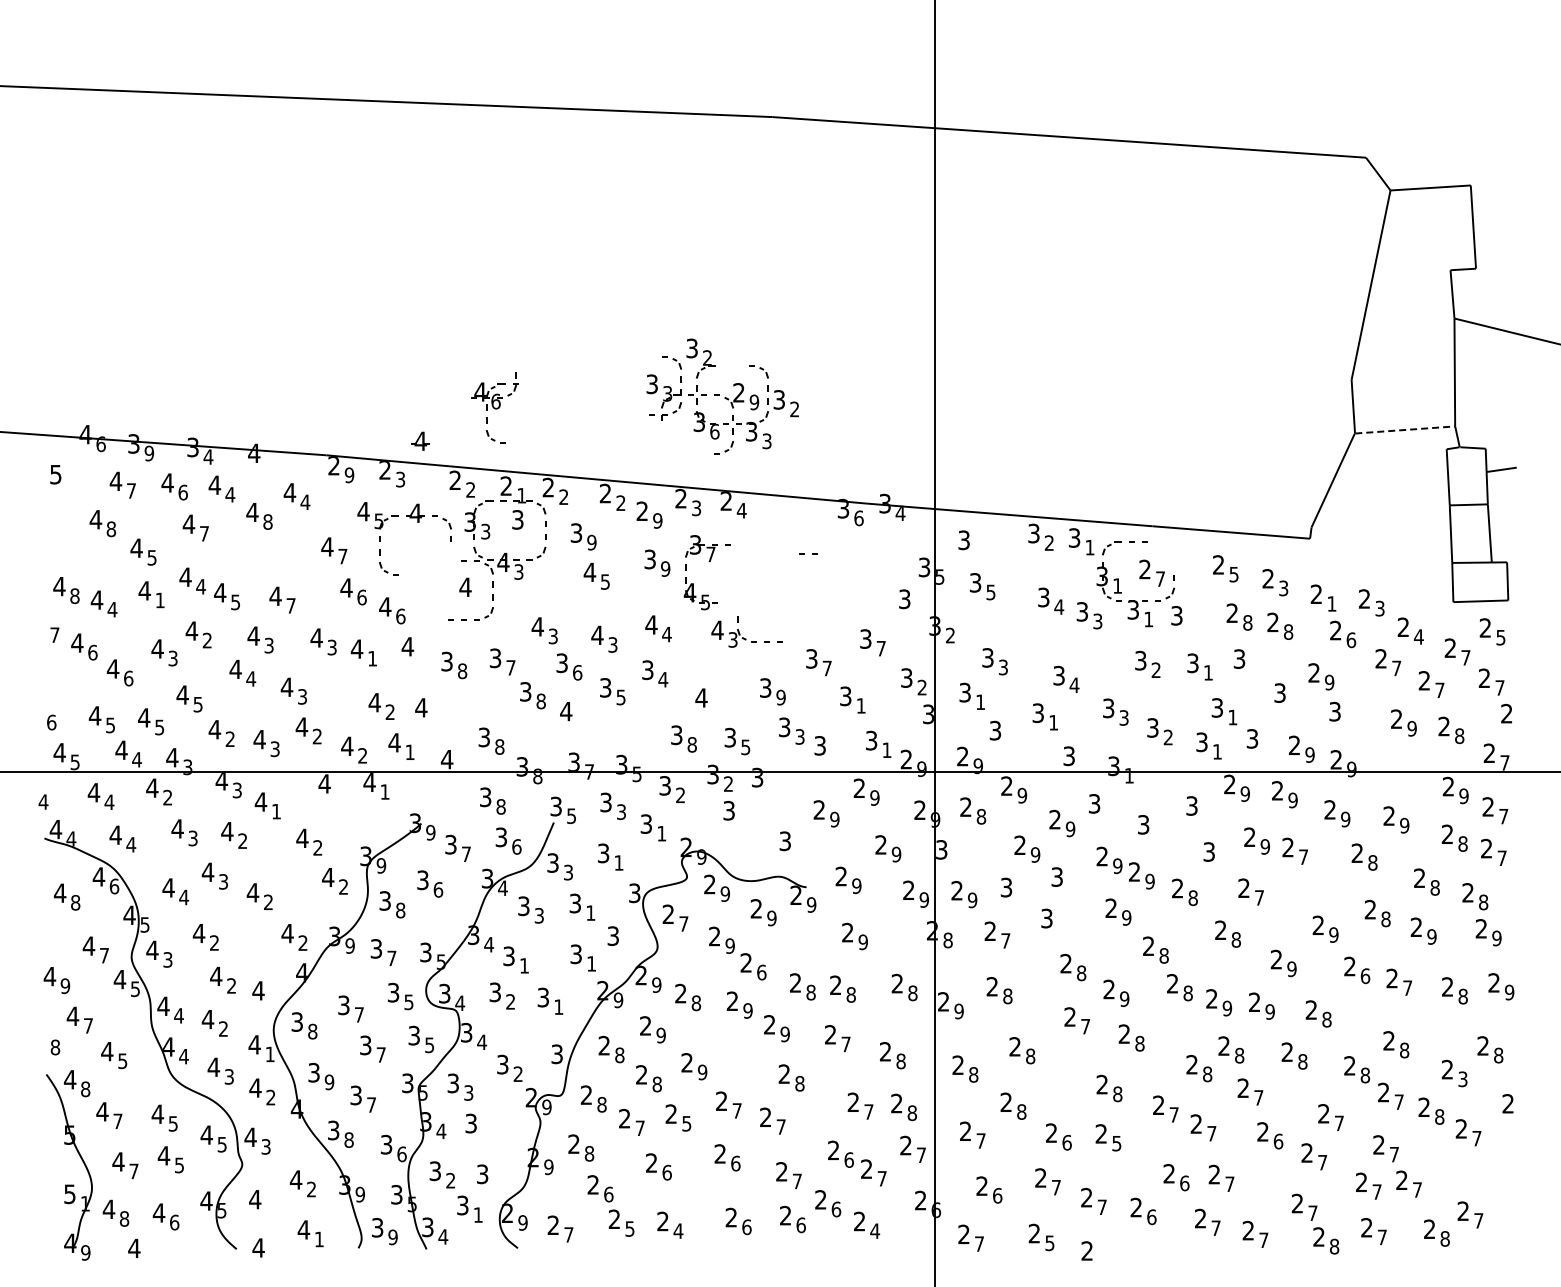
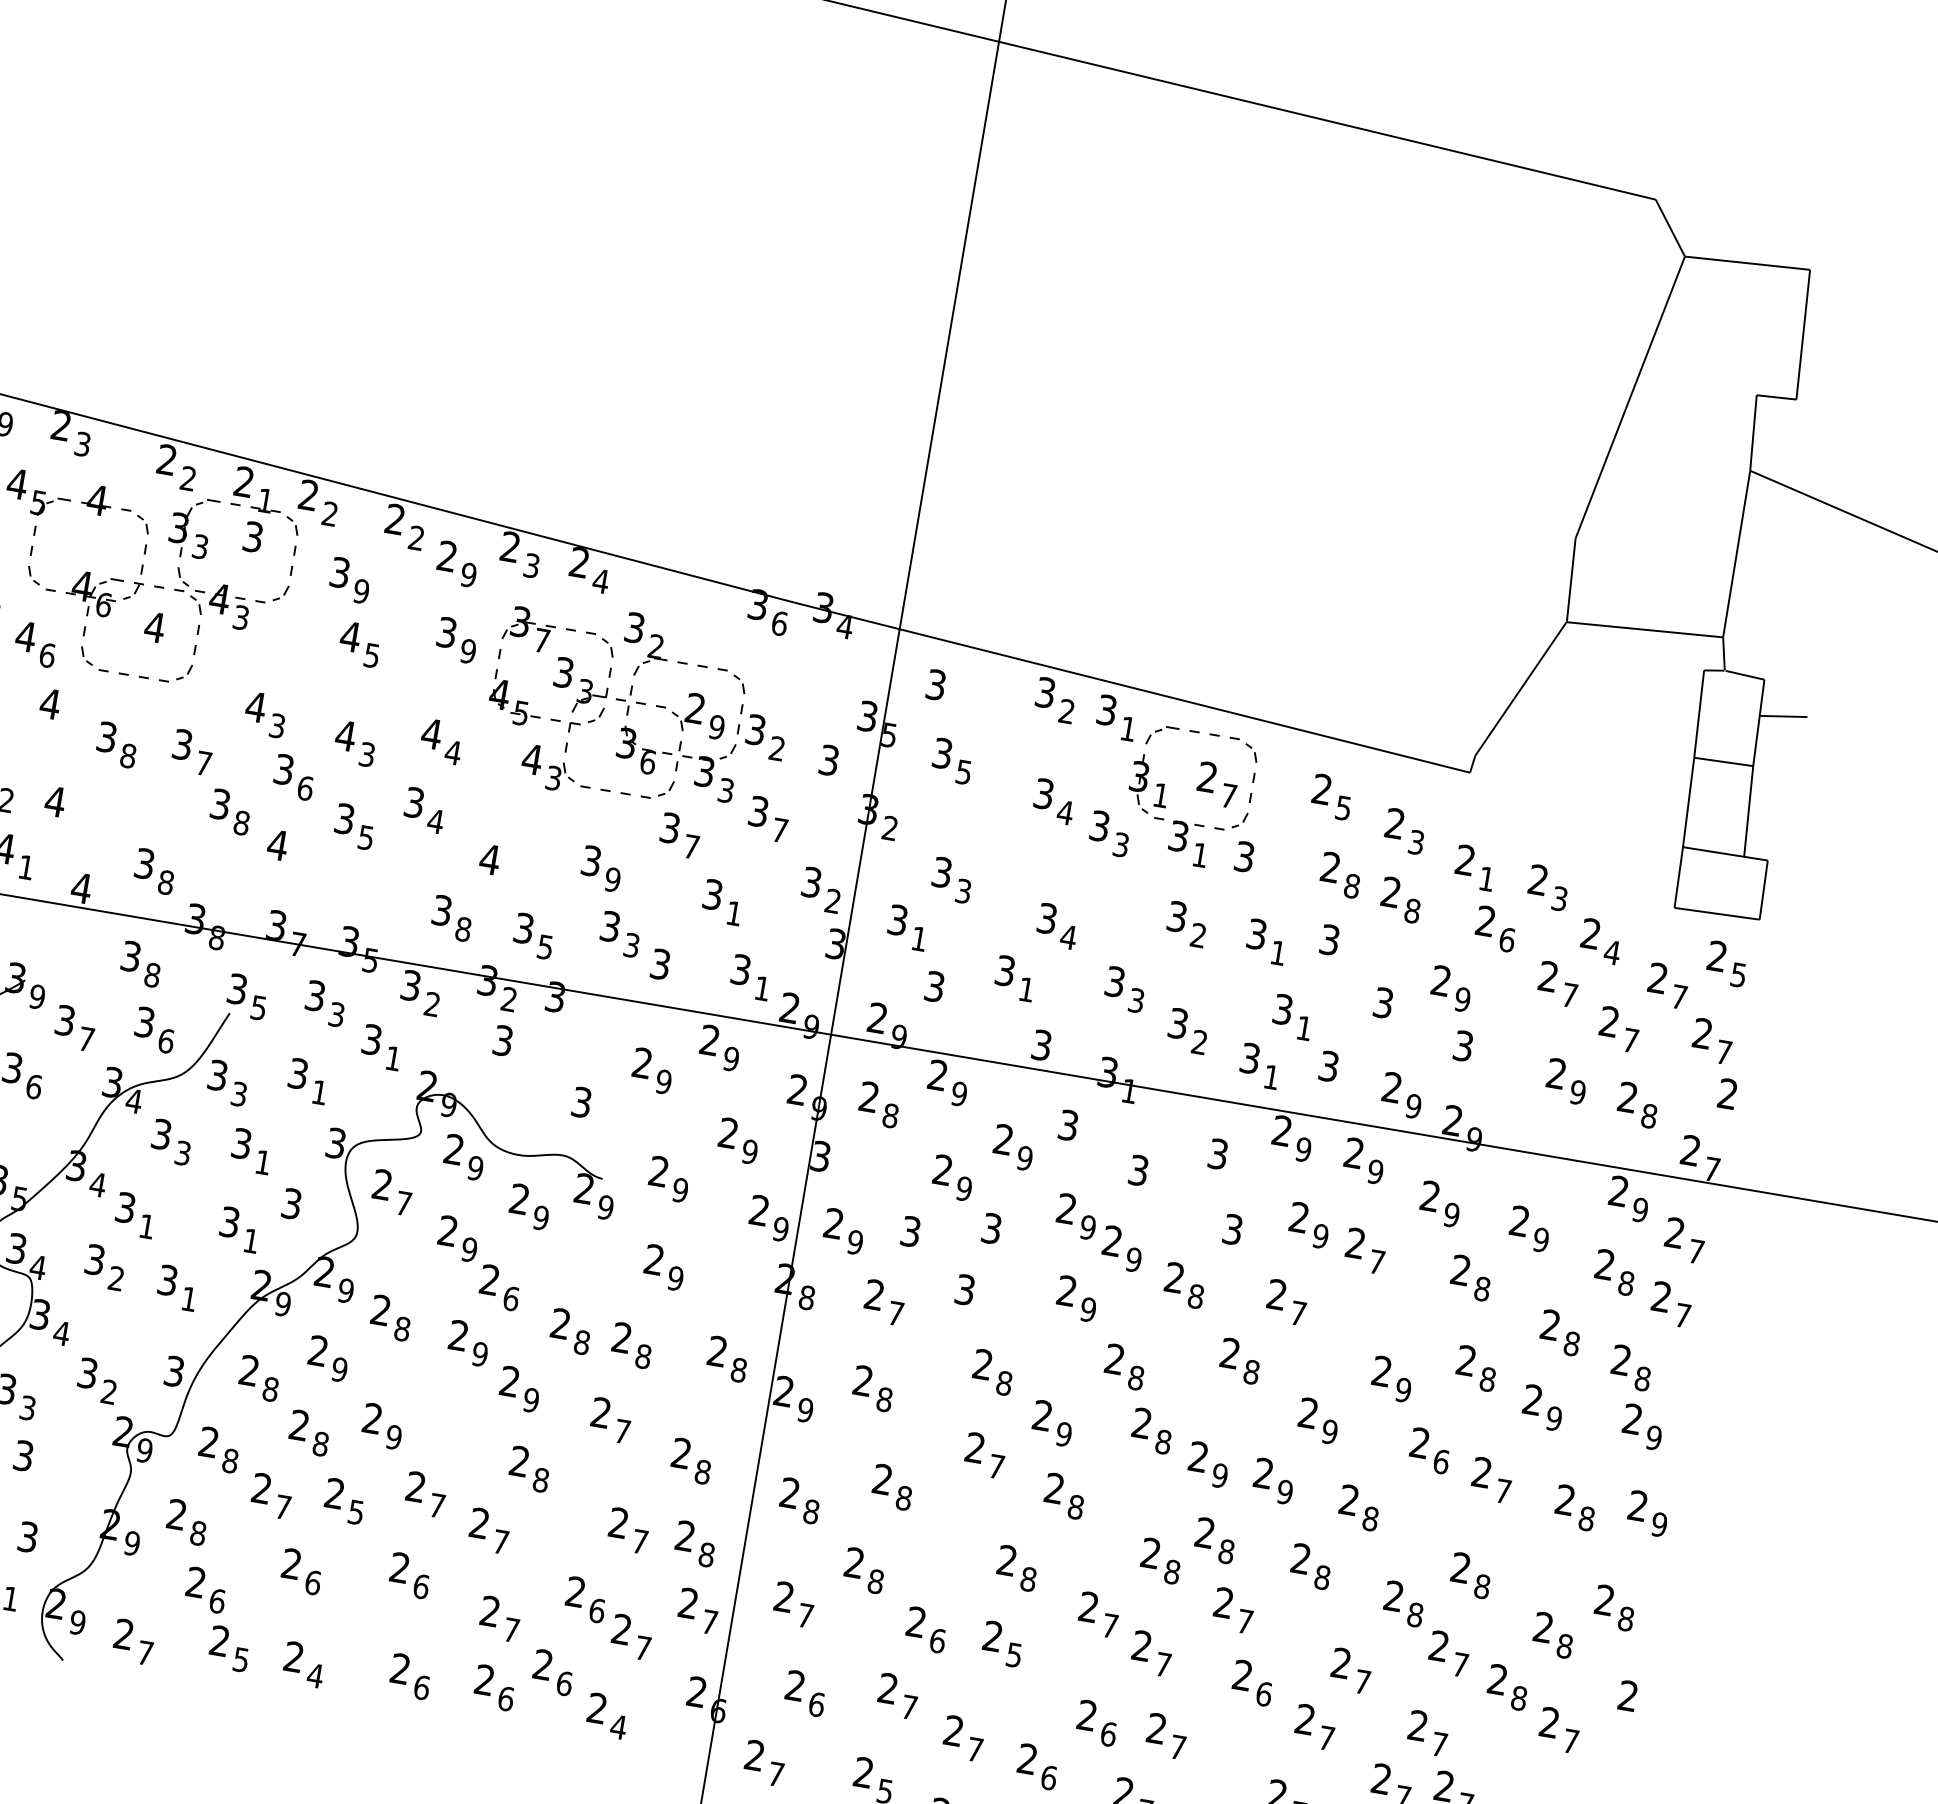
part: (722, 396) -> (669, 709), moved
part: (494, 407) -> (100, 613), moved
line: (1405, 429) -> (1645, 629), dashed -> solid
part: (420, 440) -> (123, 389), removed
part: (1172, 553) -> (1254, 759), added
text: (1462, 1079) -> (1564, 1646), 3 -> 8

